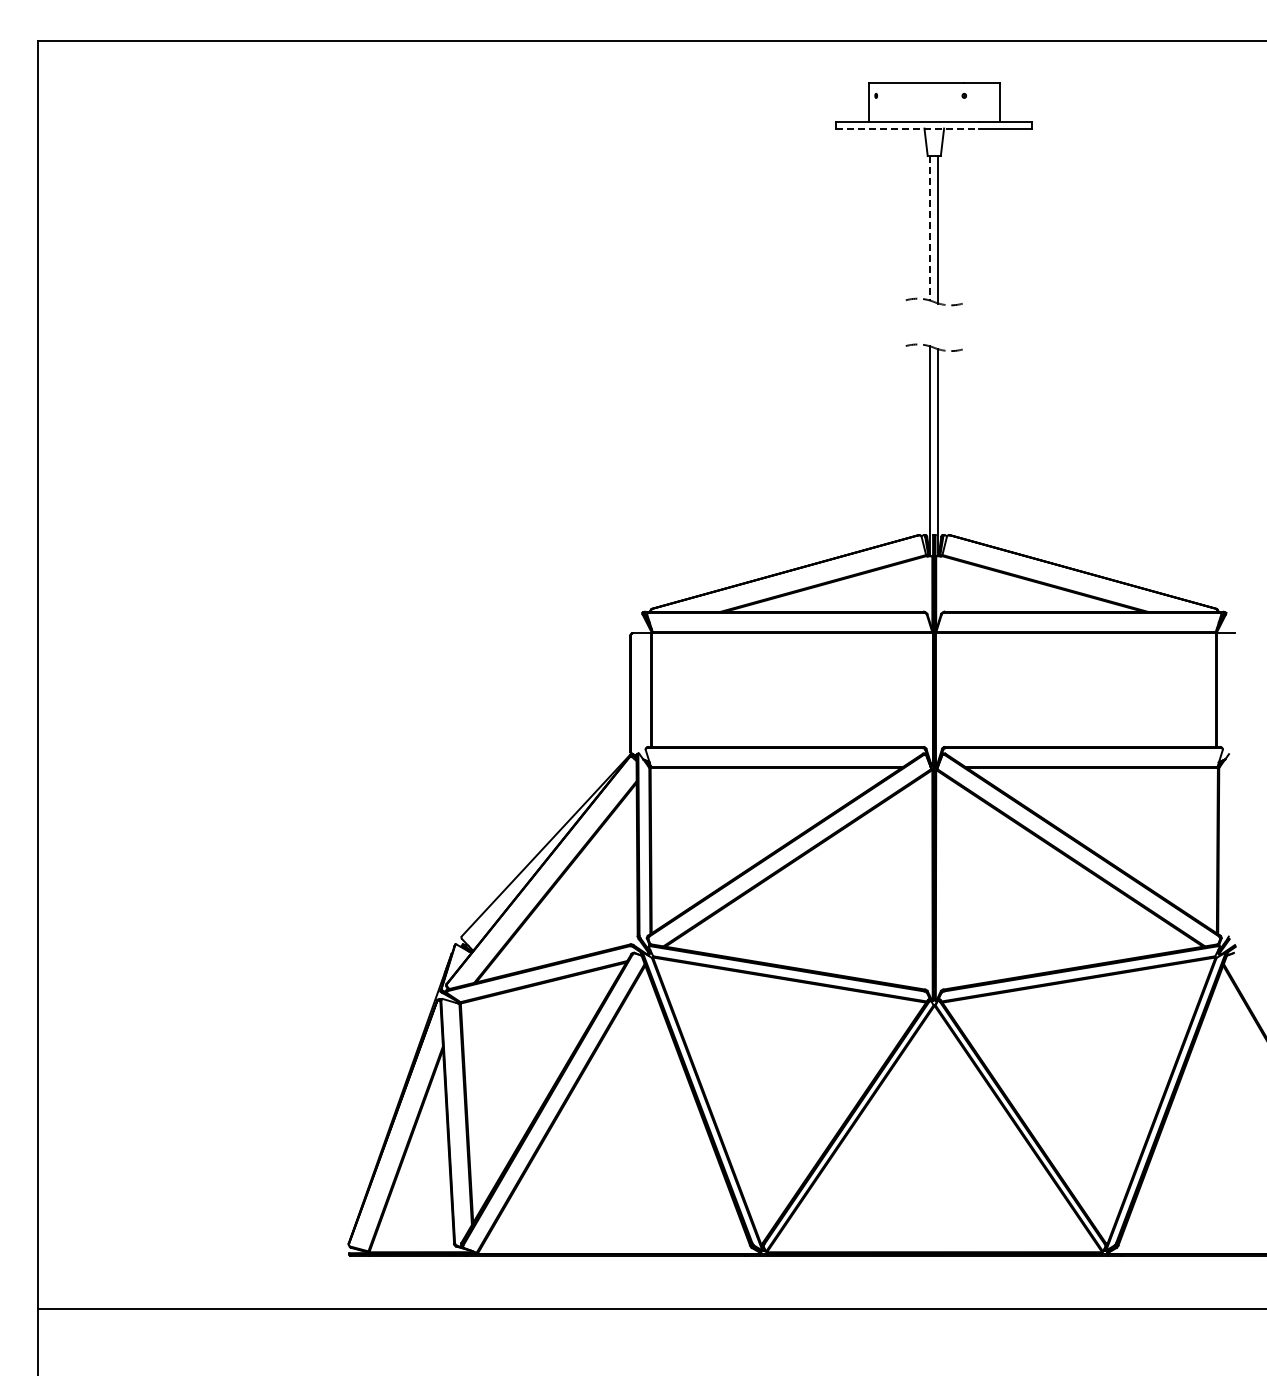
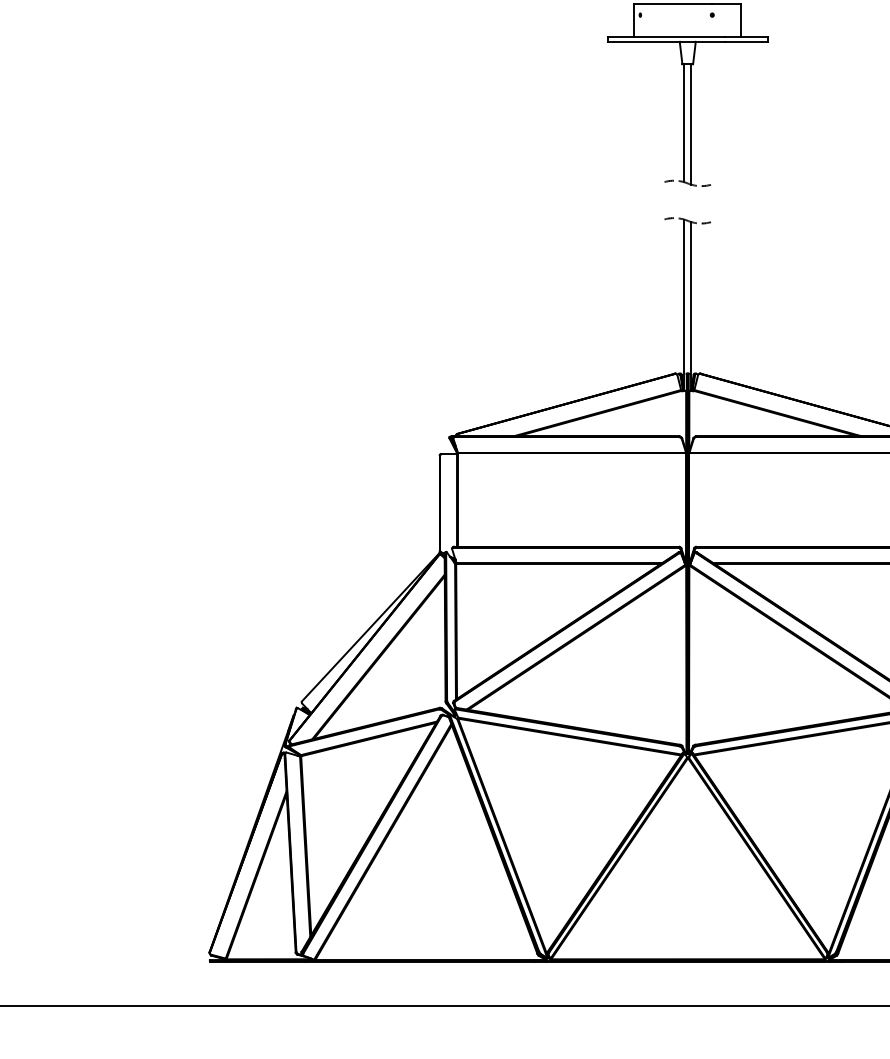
line: (907, 128) -> (665, 41), dashed -> solid
line: (930, 228) -> (684, 123), dashed -> solid

